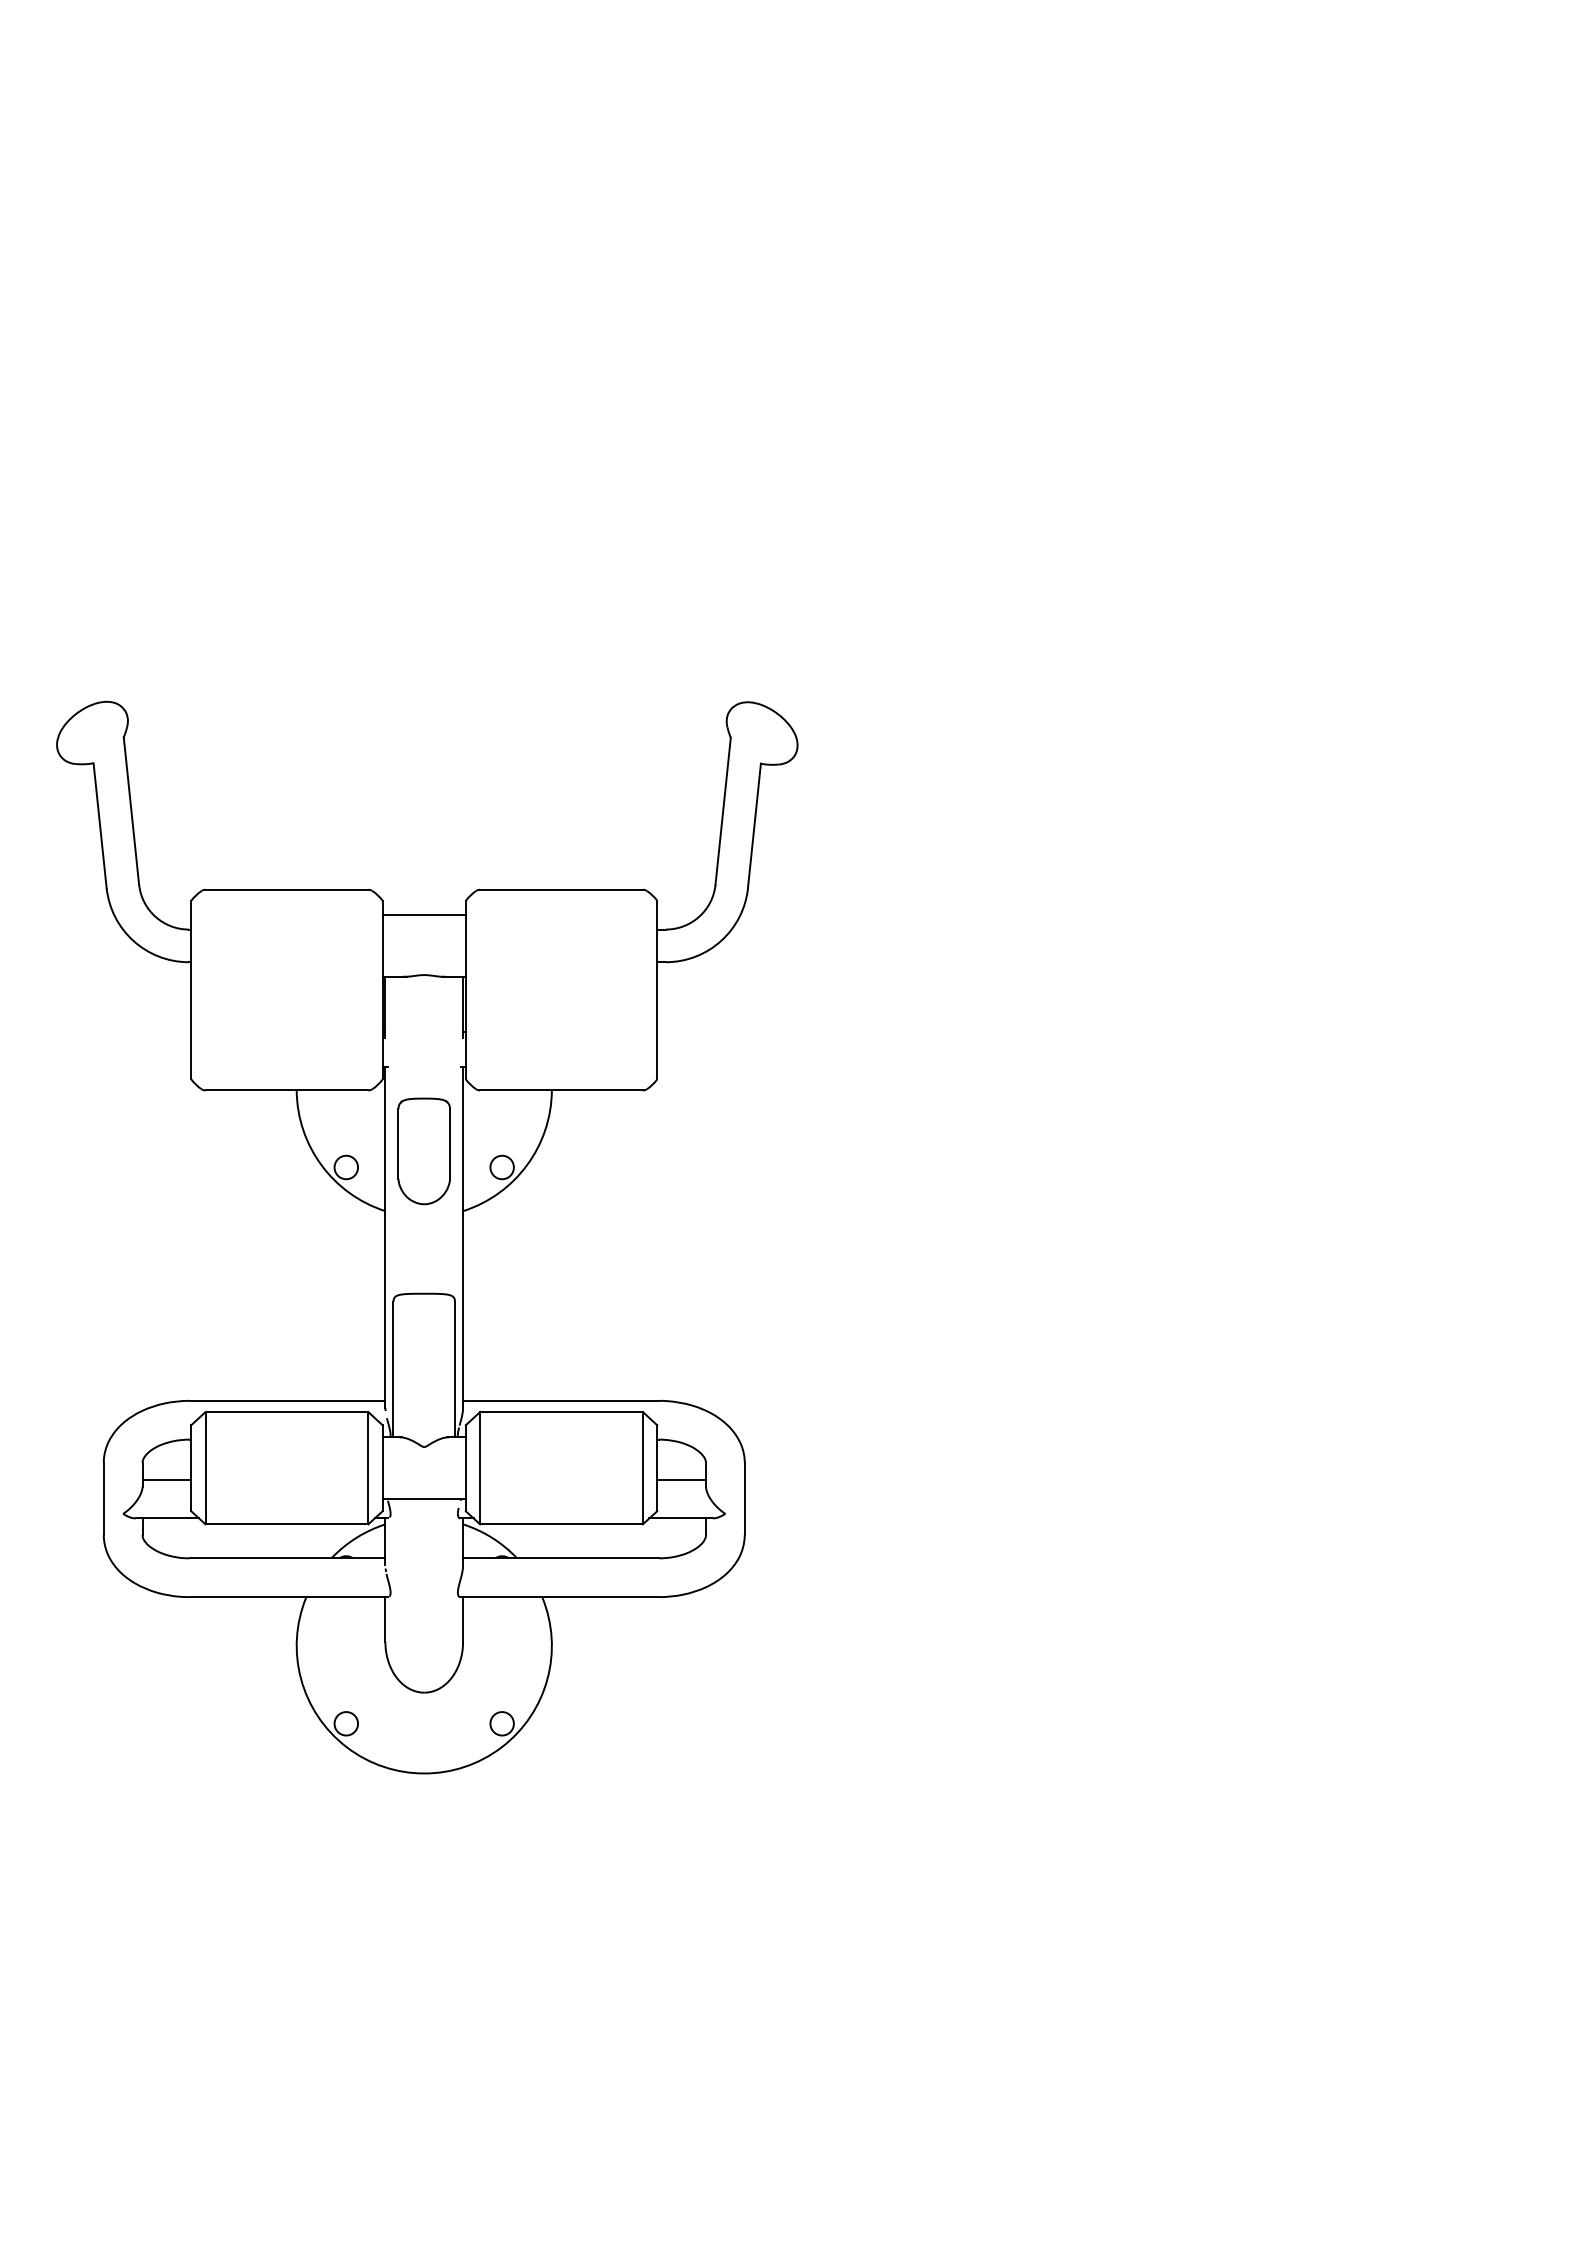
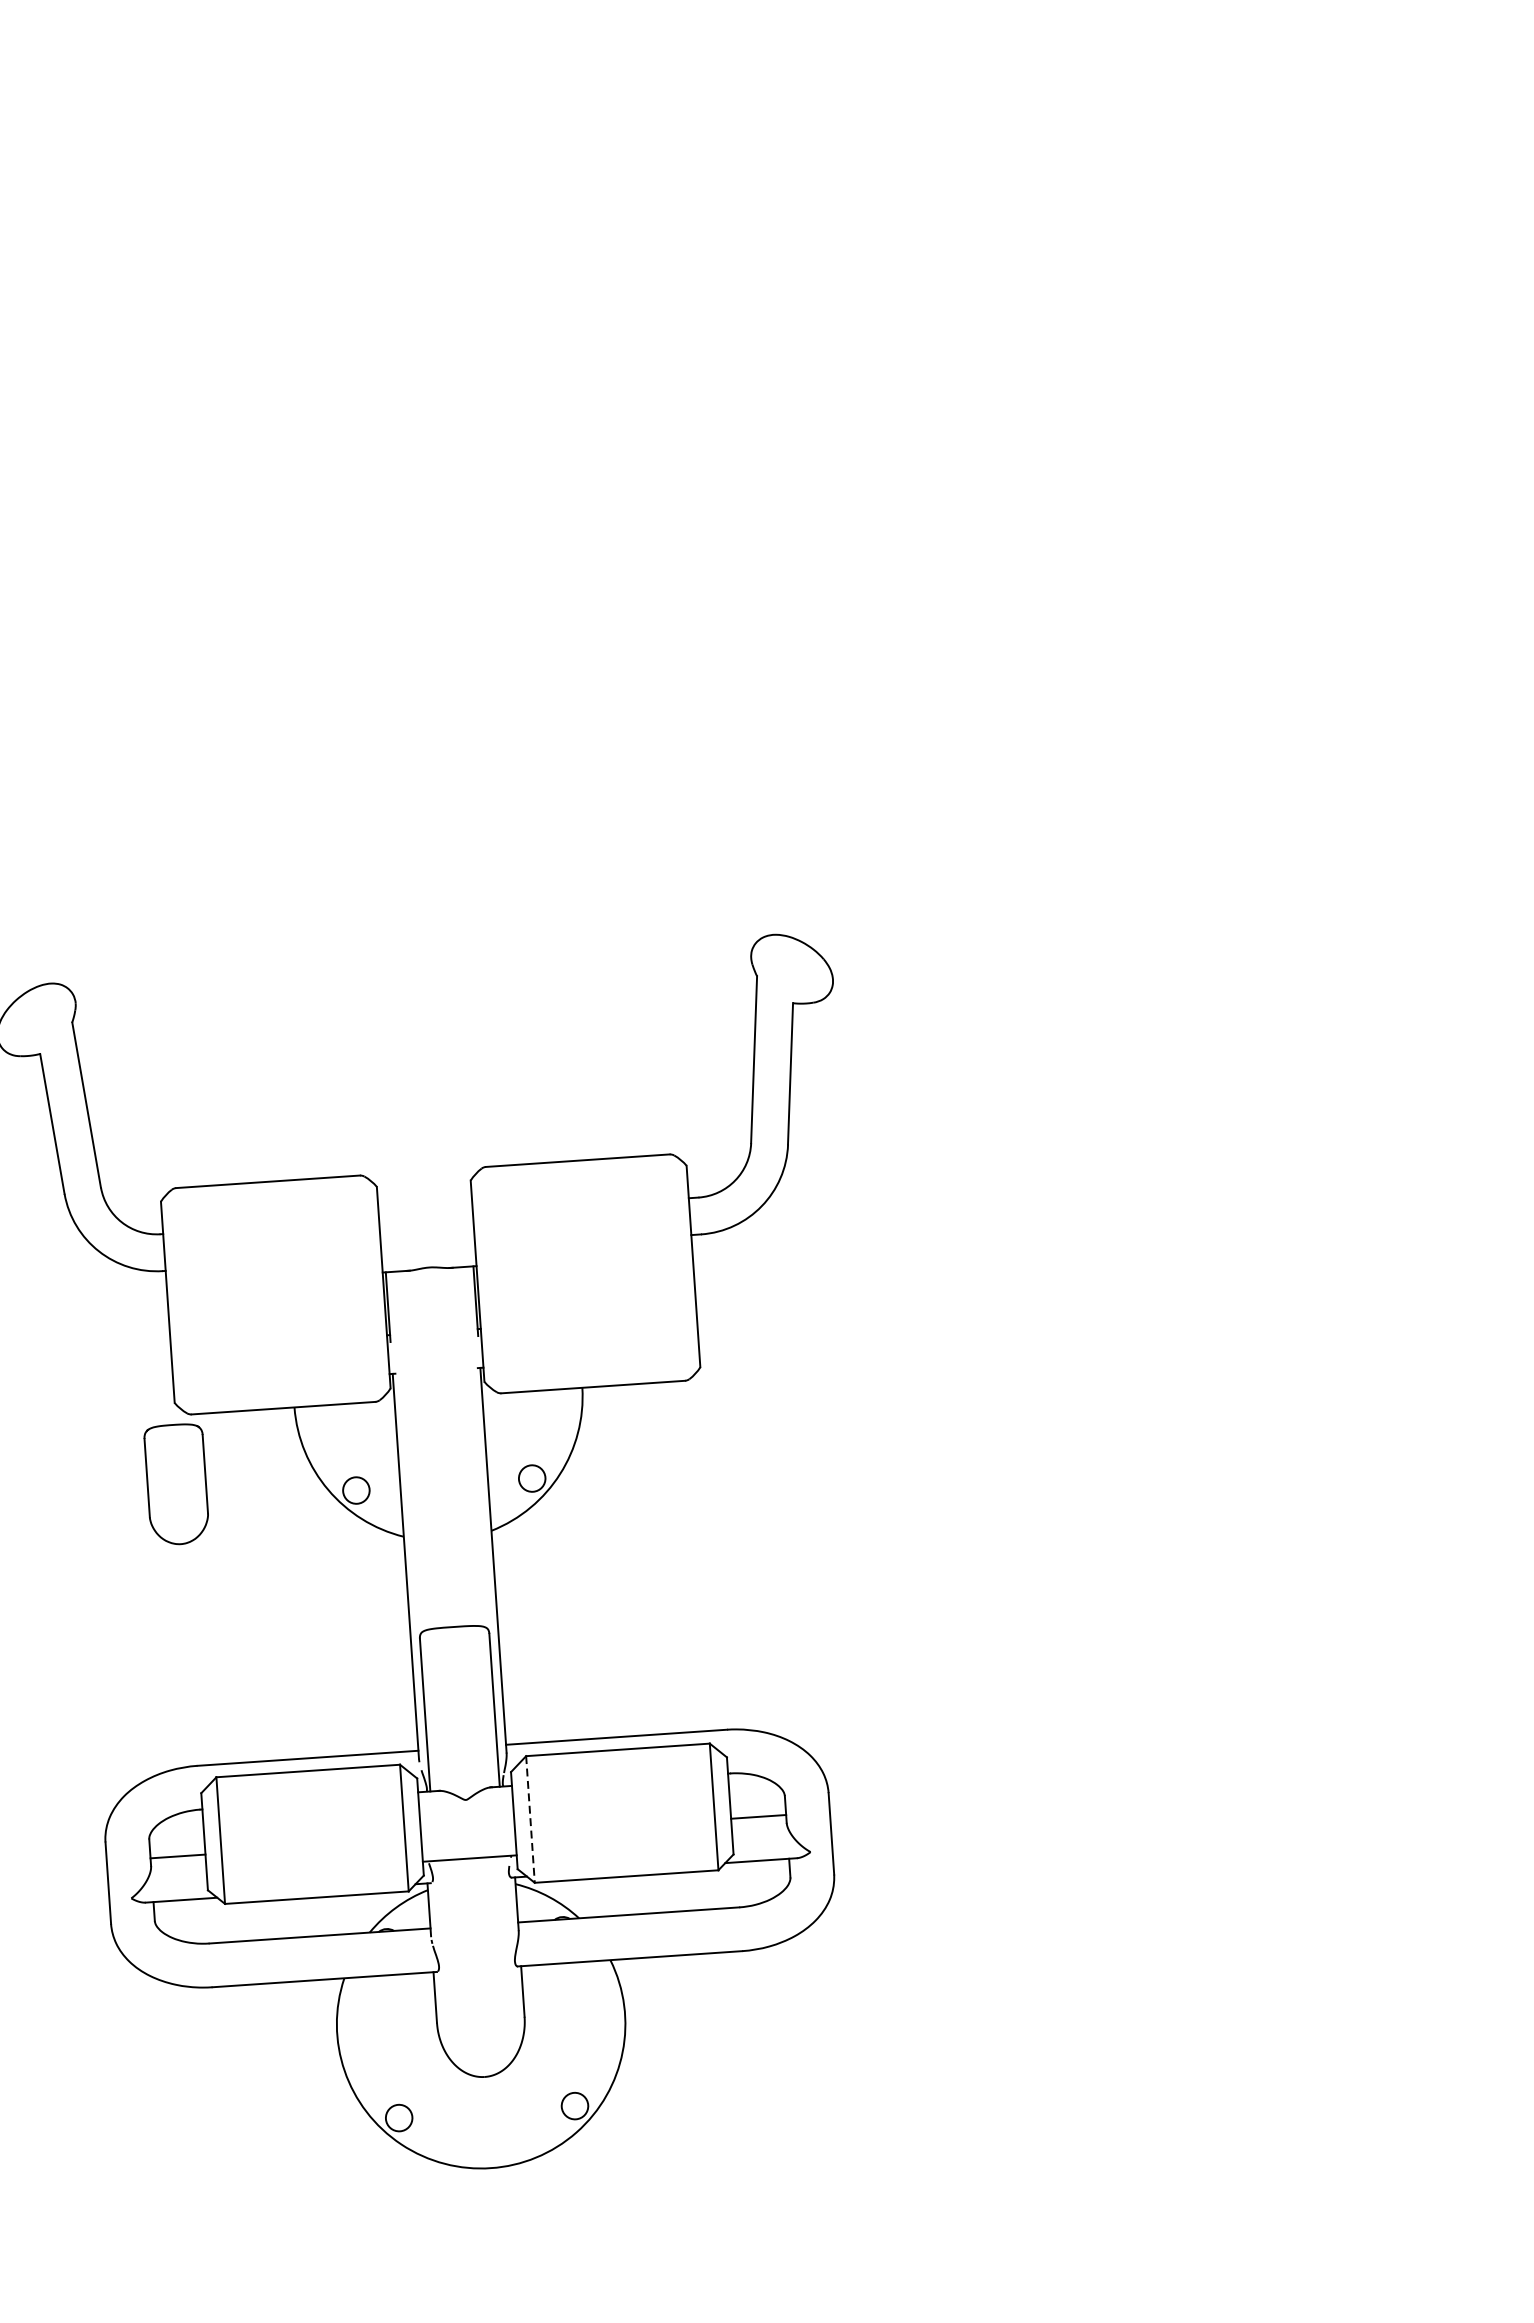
line: (423, 915) -> (424, 1200), removed
part: (423, 1151) -> (176, 1484), moved
line: (480, 1468) -> (530, 1819), solid -> dashed

